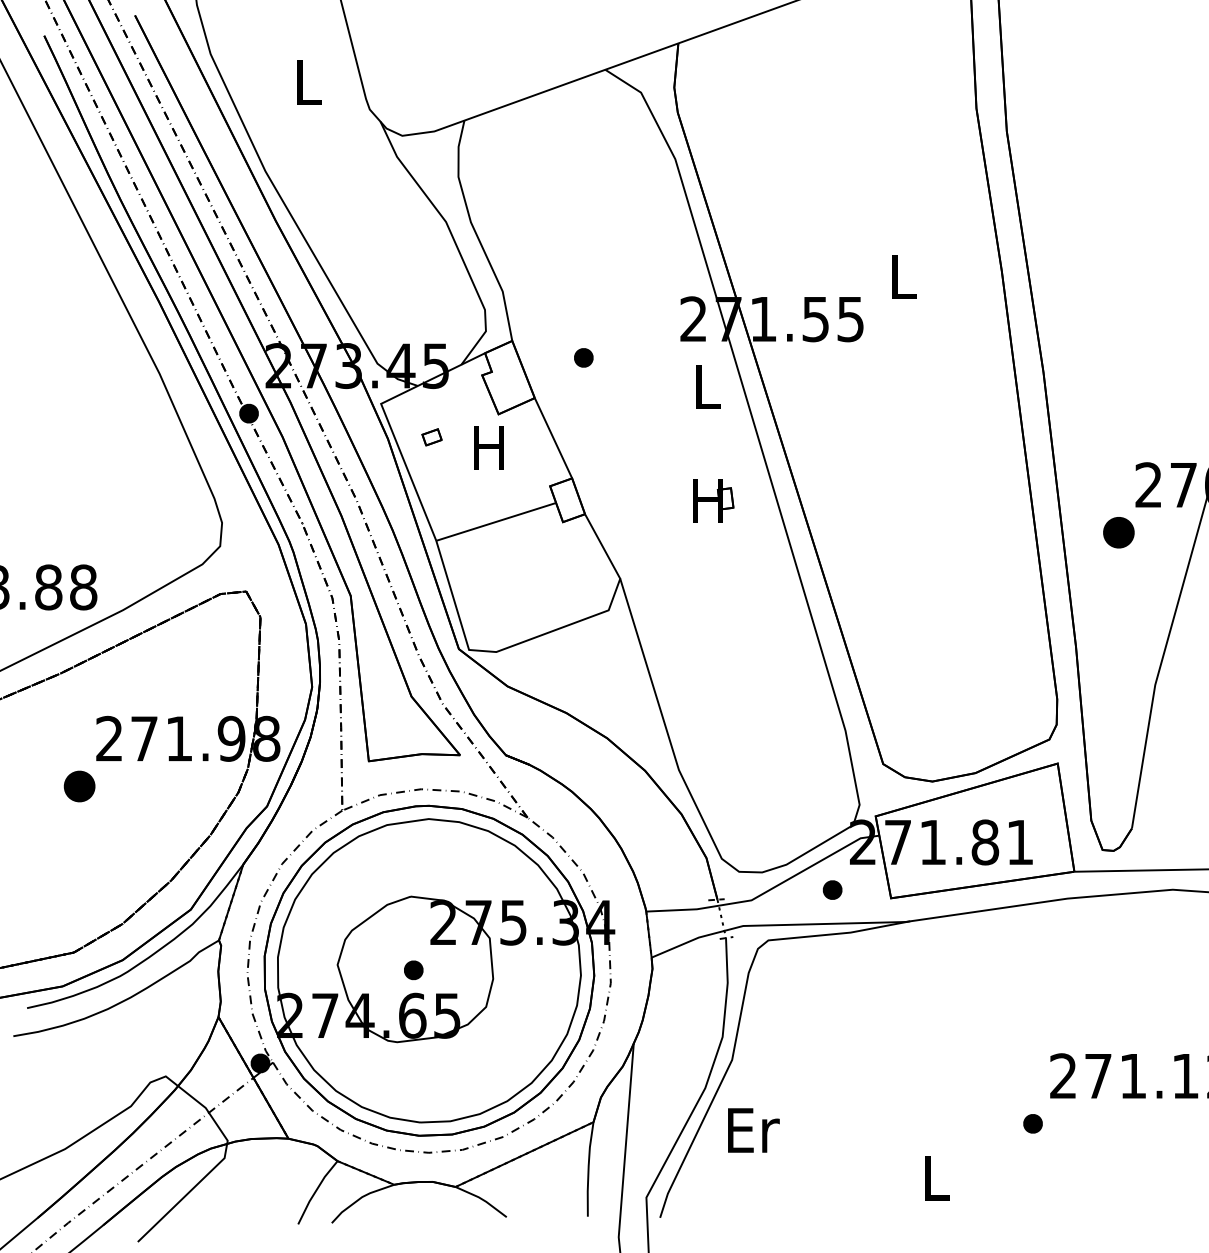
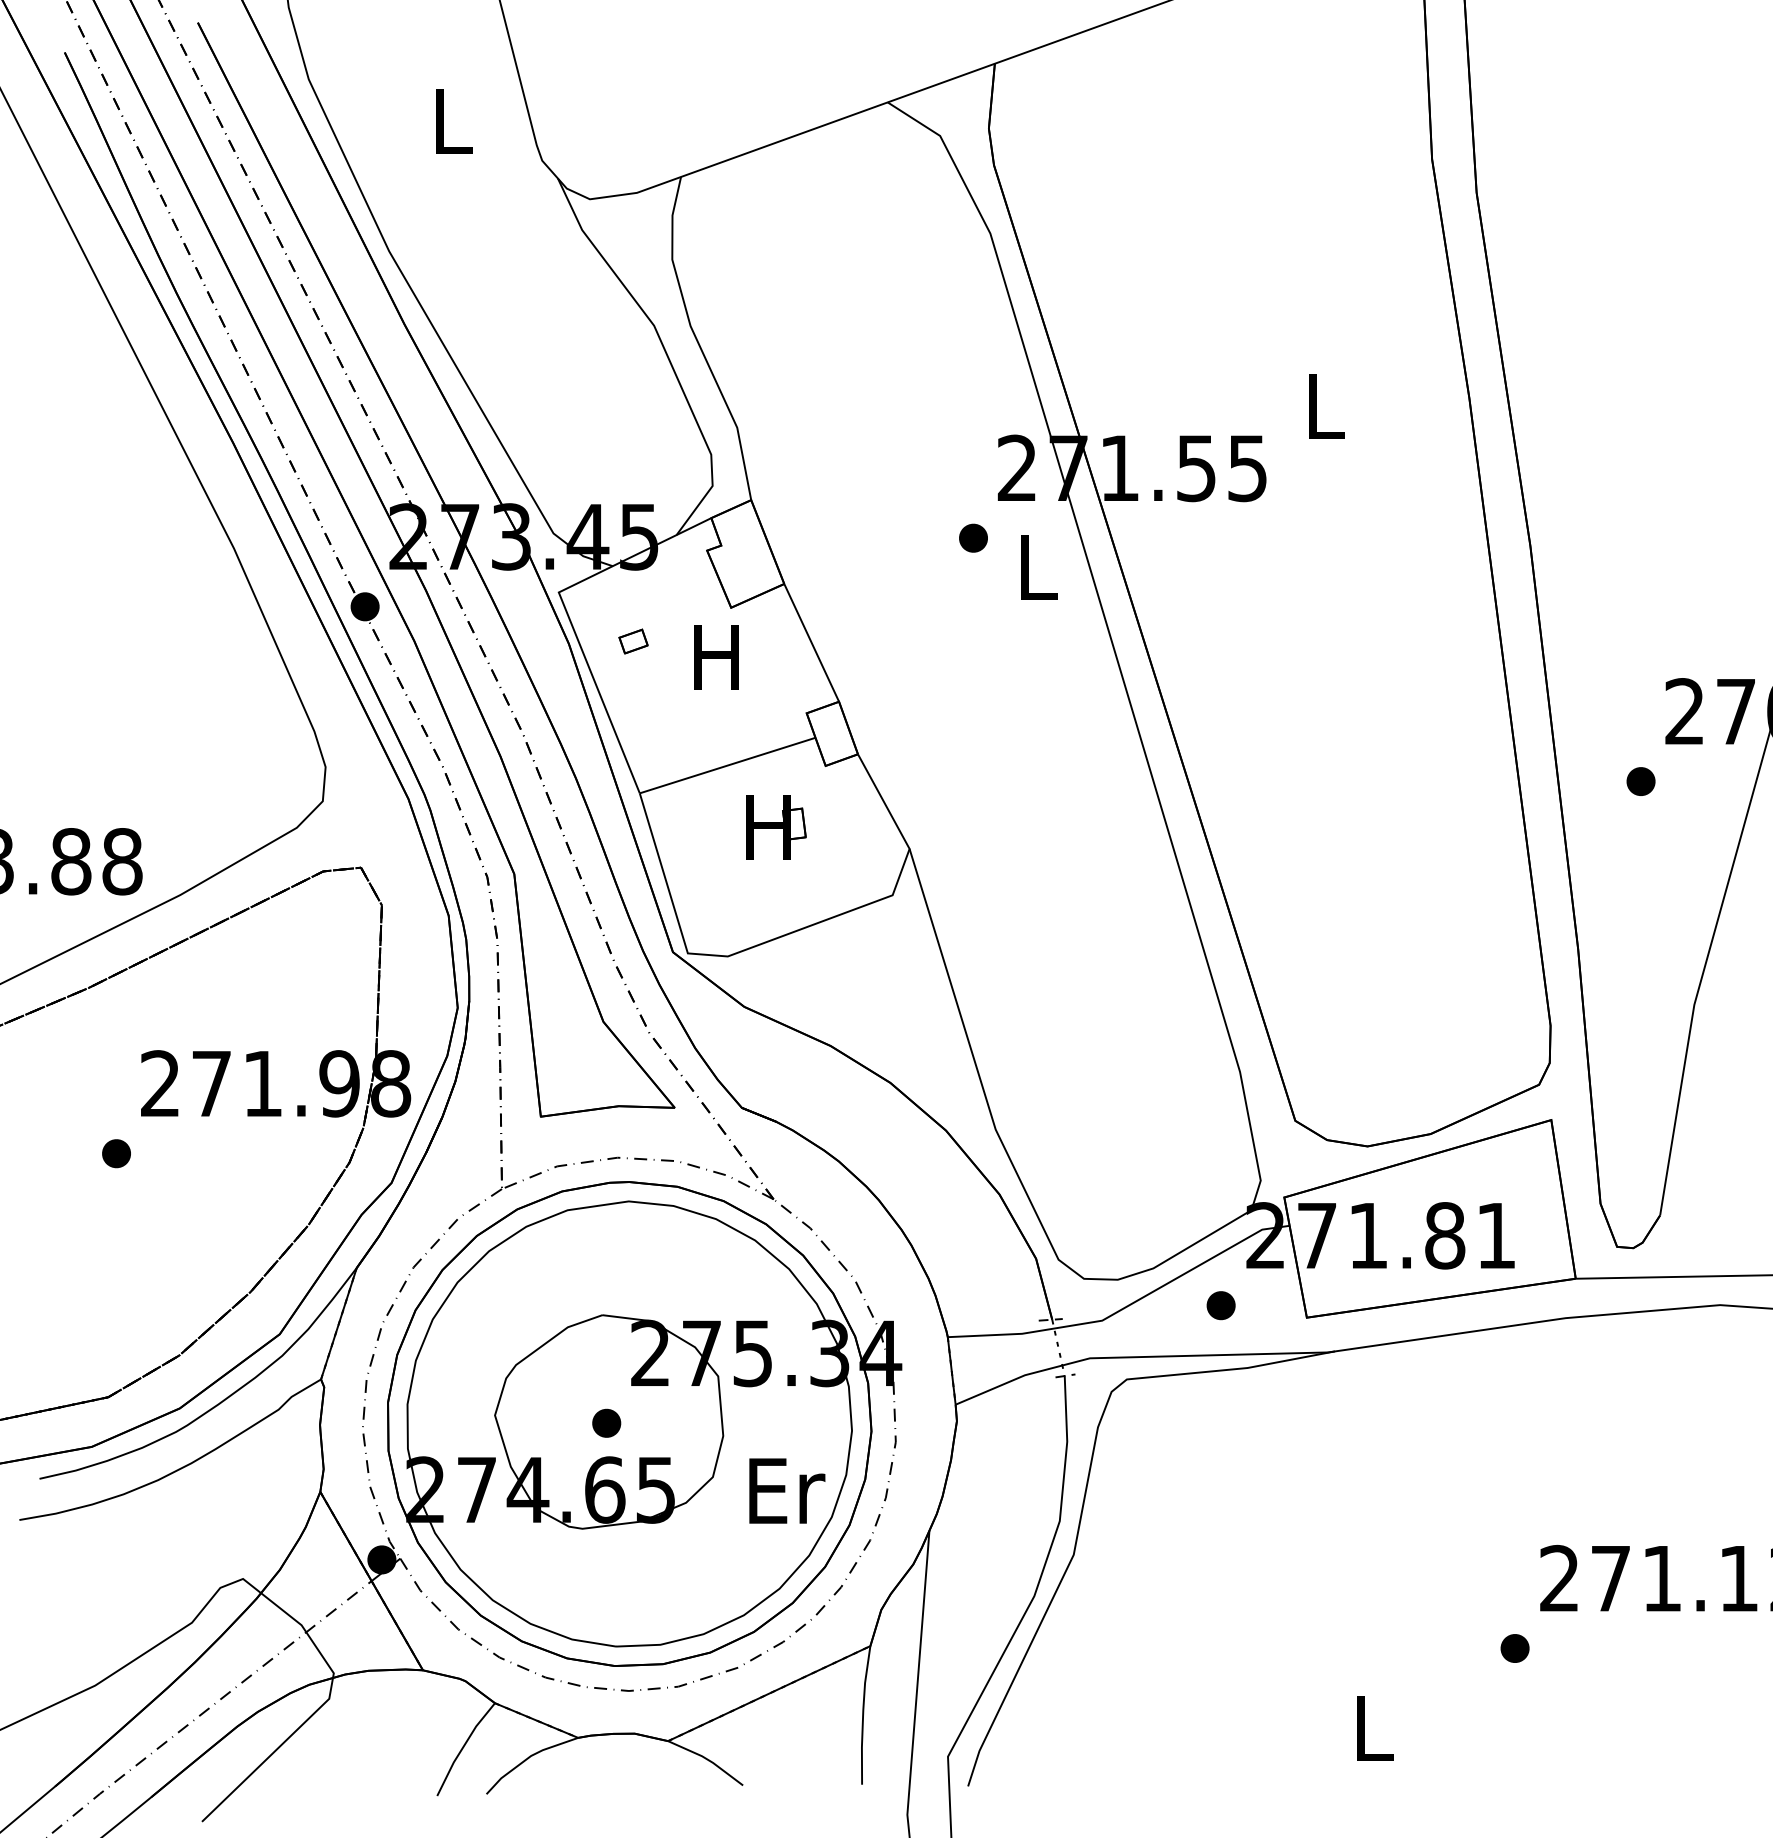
part: (583, 357) -> (973, 537), moved
part: (713, 500) -> (776, 826), moved
part: (1118, 532) -> (1640, 781), size x0.62
part: (79, 786) -> (116, 1153), size x0.62
text: (753, 1130) -> (786, 1491), moved

